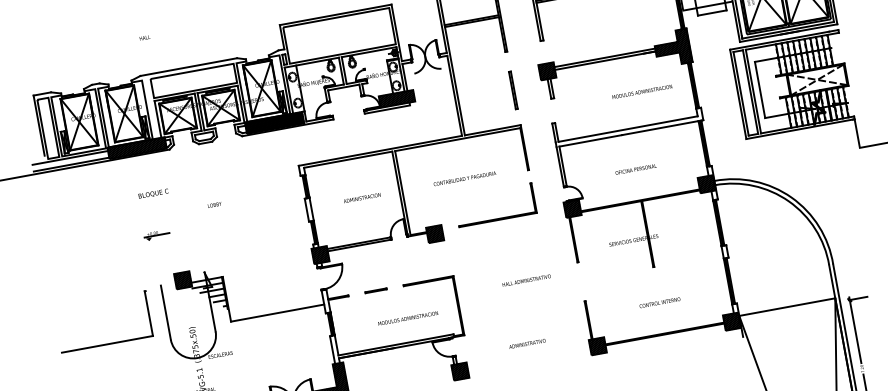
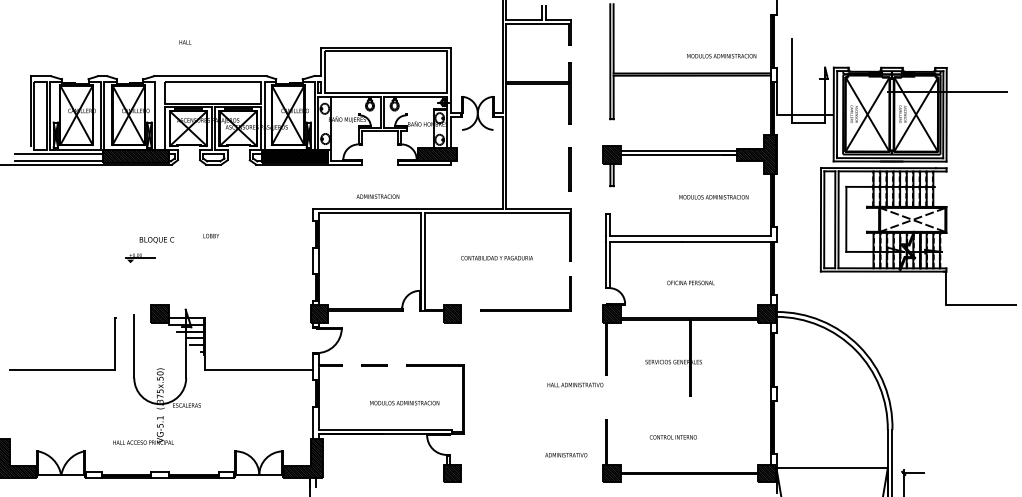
text: (145, 37) -> (185, 42), moved
text: (153, 194) -> (156, 240), moved
text: (361, 197) -> (377, 196), moved
text: (526, 280) -> (575, 384), moved
text: (659, 303) -> (672, 437), moved
text: (527, 344) -> (566, 455), moved

